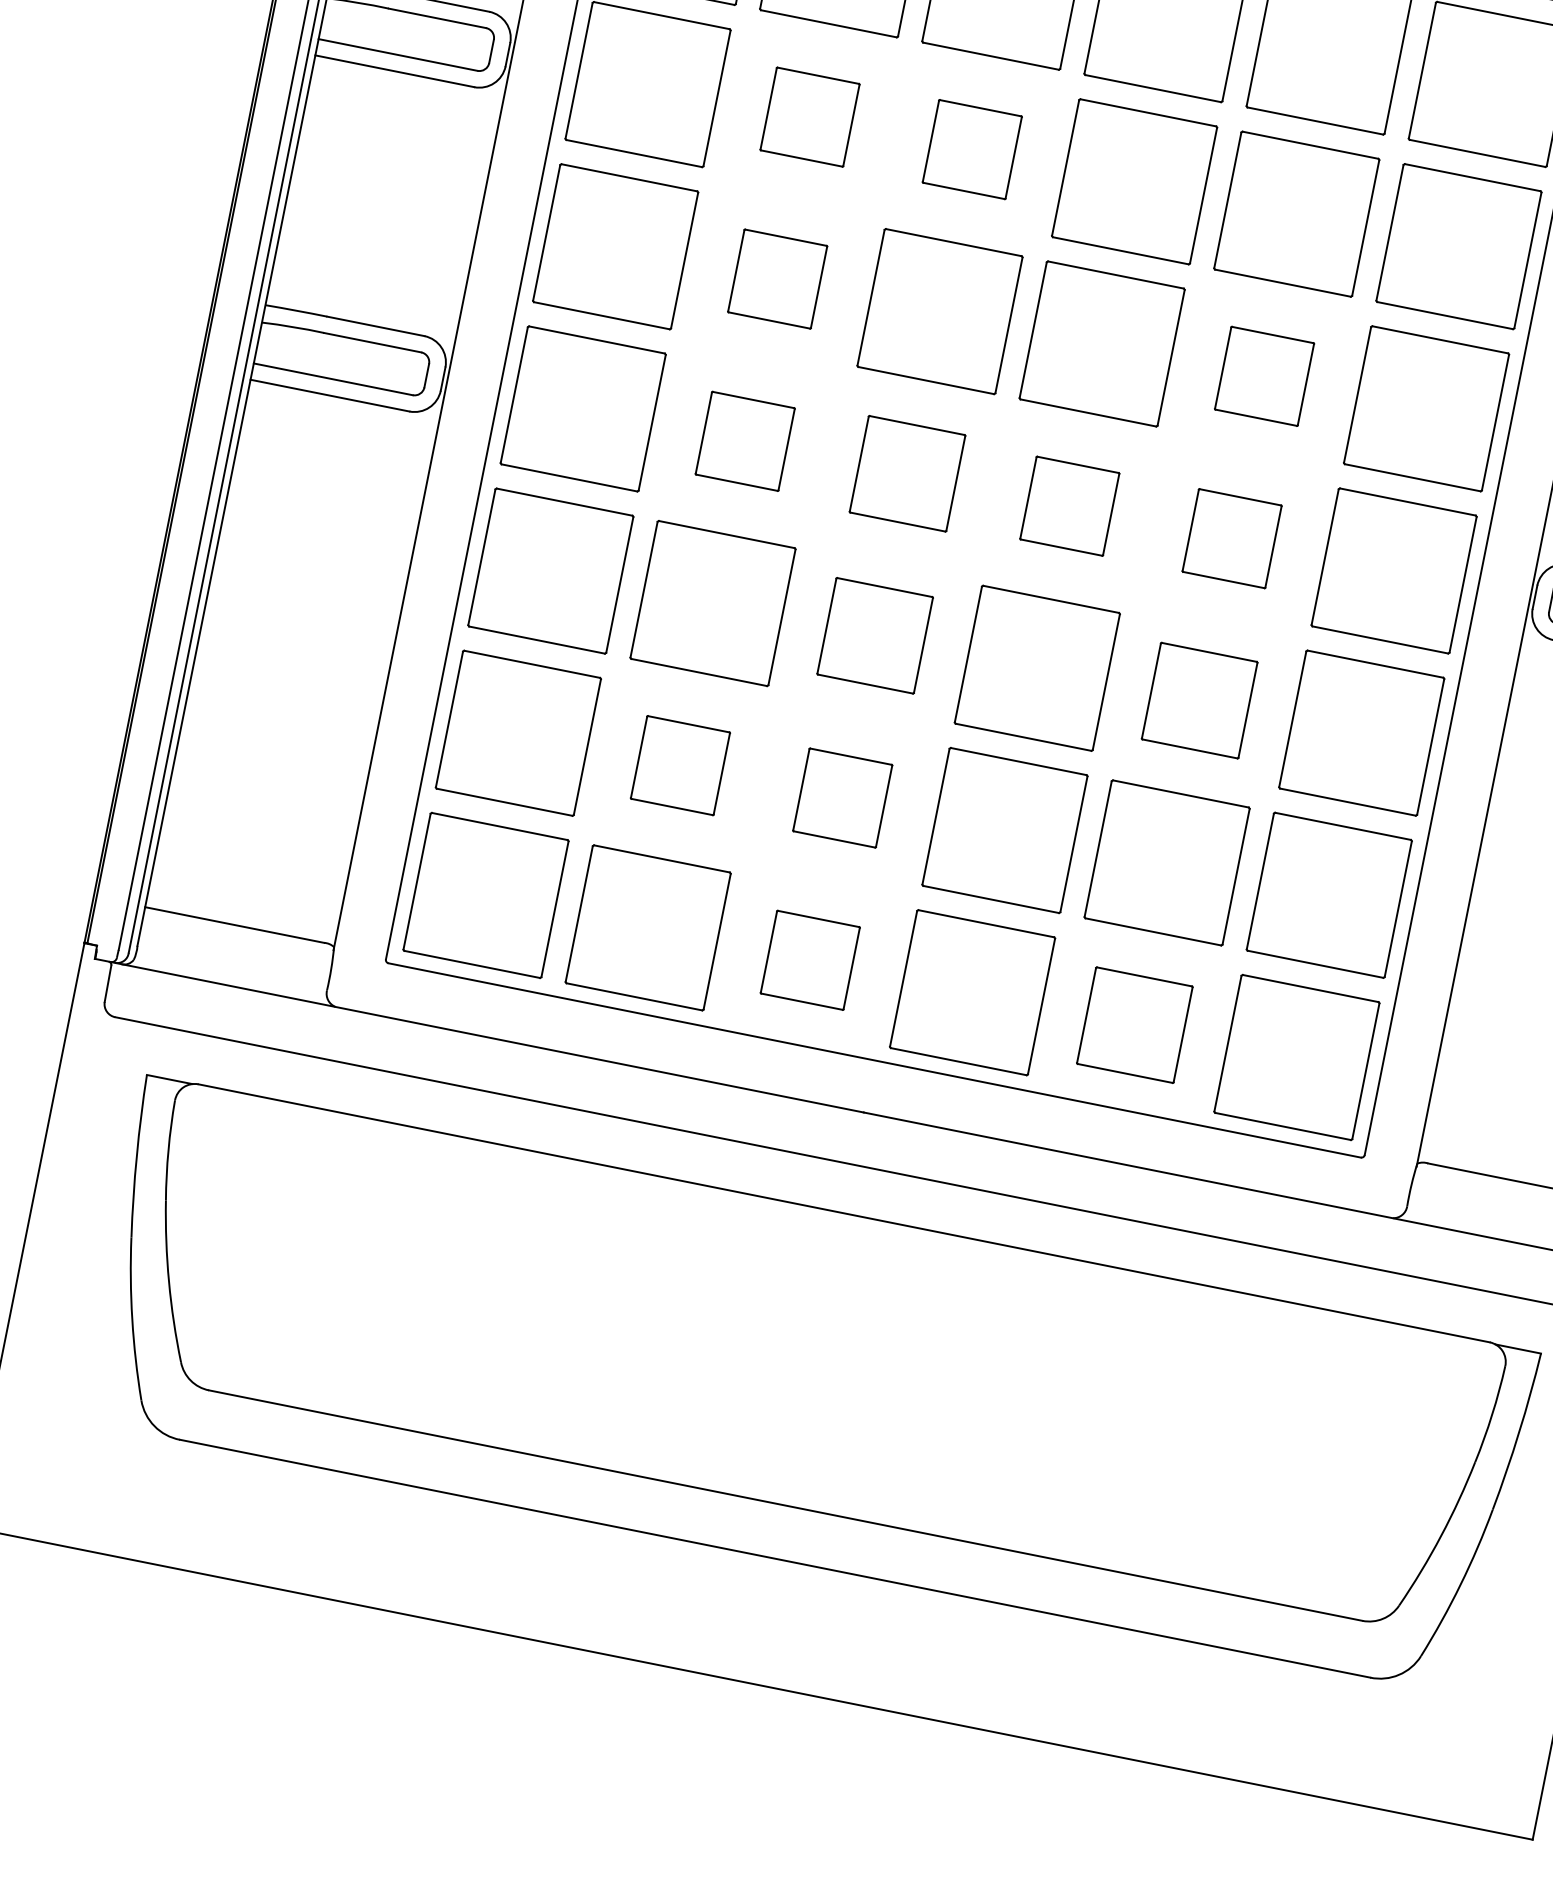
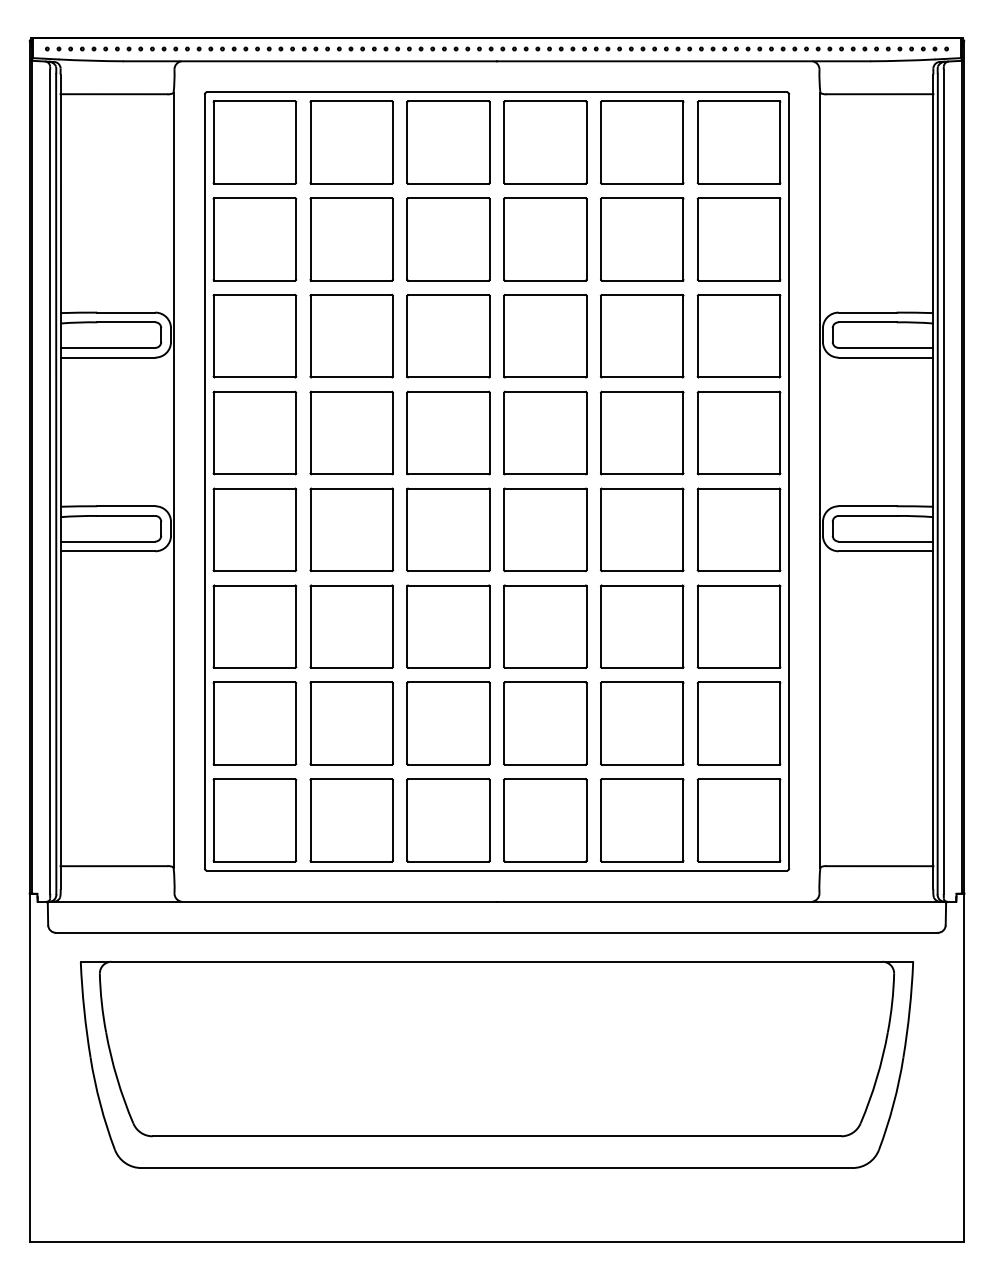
part: (809, 117) -> (351, 336), size x1.67
part: (972, 149) -> (448, 336), size x1.67
part: (777, 278) -> (351, 432), size x1.67
part: (1264, 375) -> (642, 432), size x1.67
part: (745, 440) -> (351, 529), size x1.67
part: (907, 473) -> (448, 529), size x1.43
part: (1070, 505) -> (545, 529), size x1.67
part: (1232, 538) -> (642, 529), size x1.67
part: (875, 635) -> (448, 626), size x1.43
part: (1200, 700) -> (642, 626), size x1.43
part: (680, 765) -> (351, 723), size x1.67
part: (842, 798) -> (448, 723), size x1.67
part: (810, 960) -> (448, 820), size x1.67
part: (1135, 1025) -> (642, 820), size x1.43

